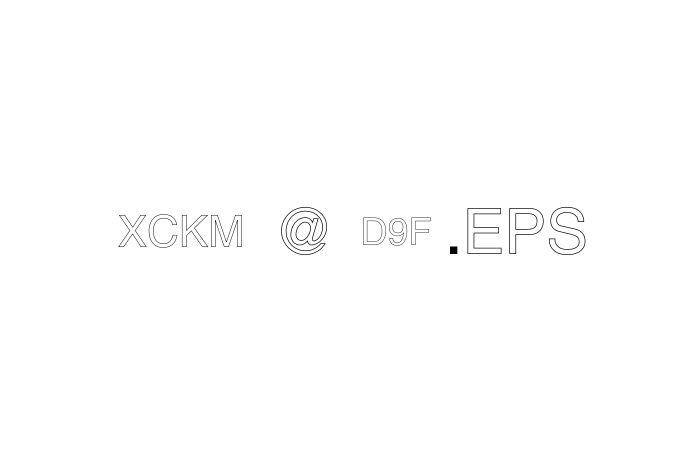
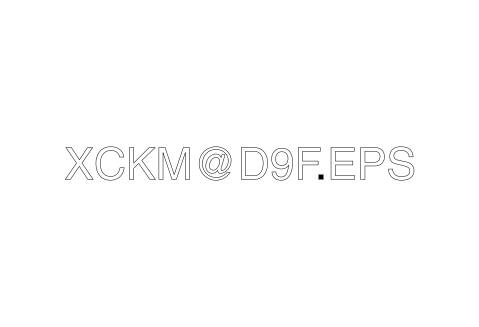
part: (180, 231) -> (127, 163), size x1.43
part: (396, 231) -> (280, 163), size x1.67

